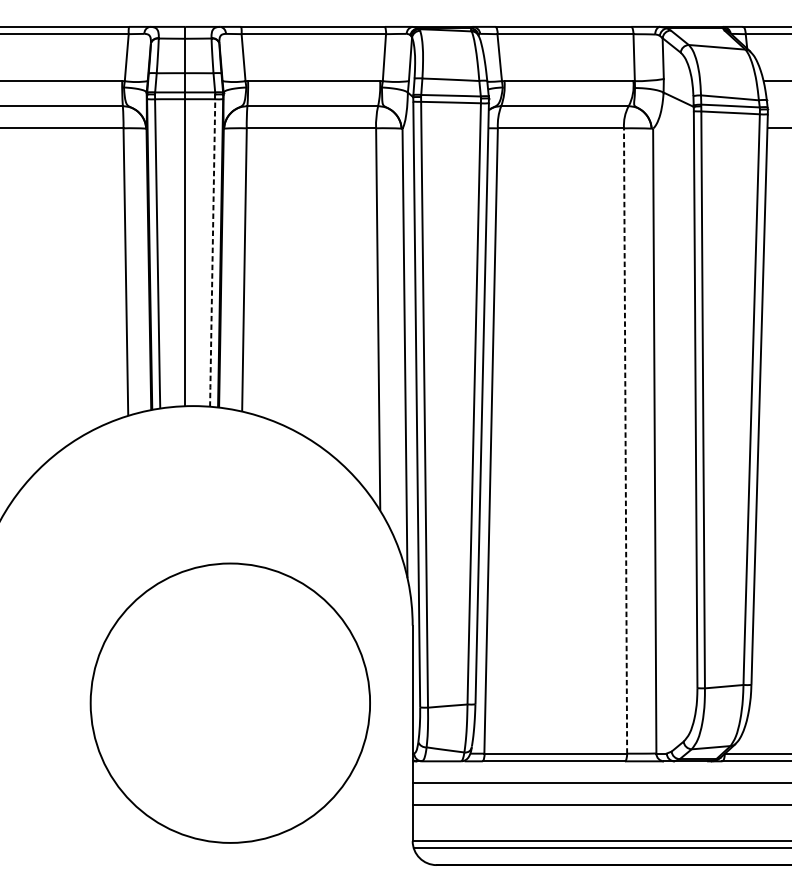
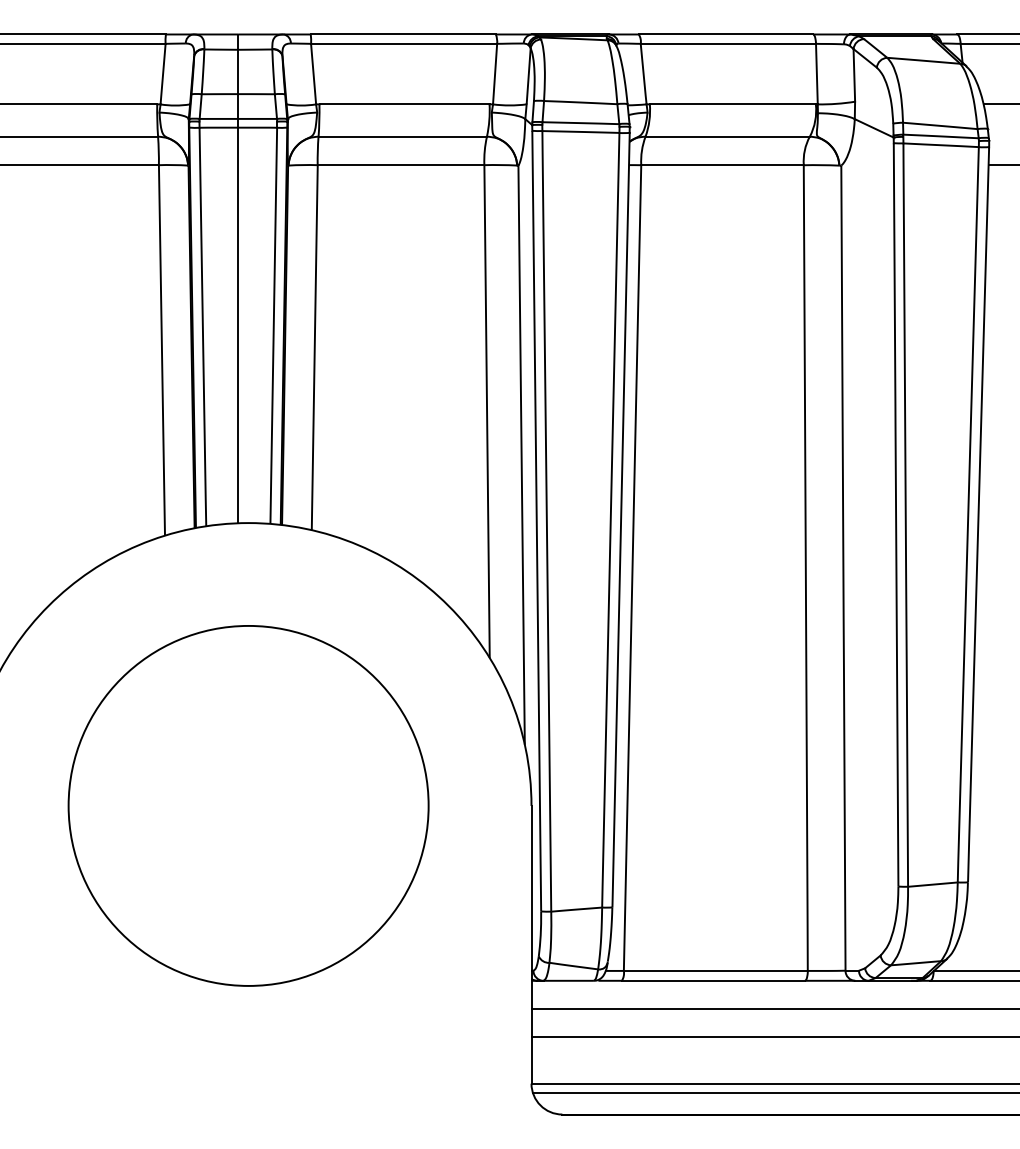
line: (212, 253) -> (273, 326), dashed -> solid
line: (625, 441) -> (805, 568), dashed -> solid
circle: (230, 702) -> (248, 805), moved

